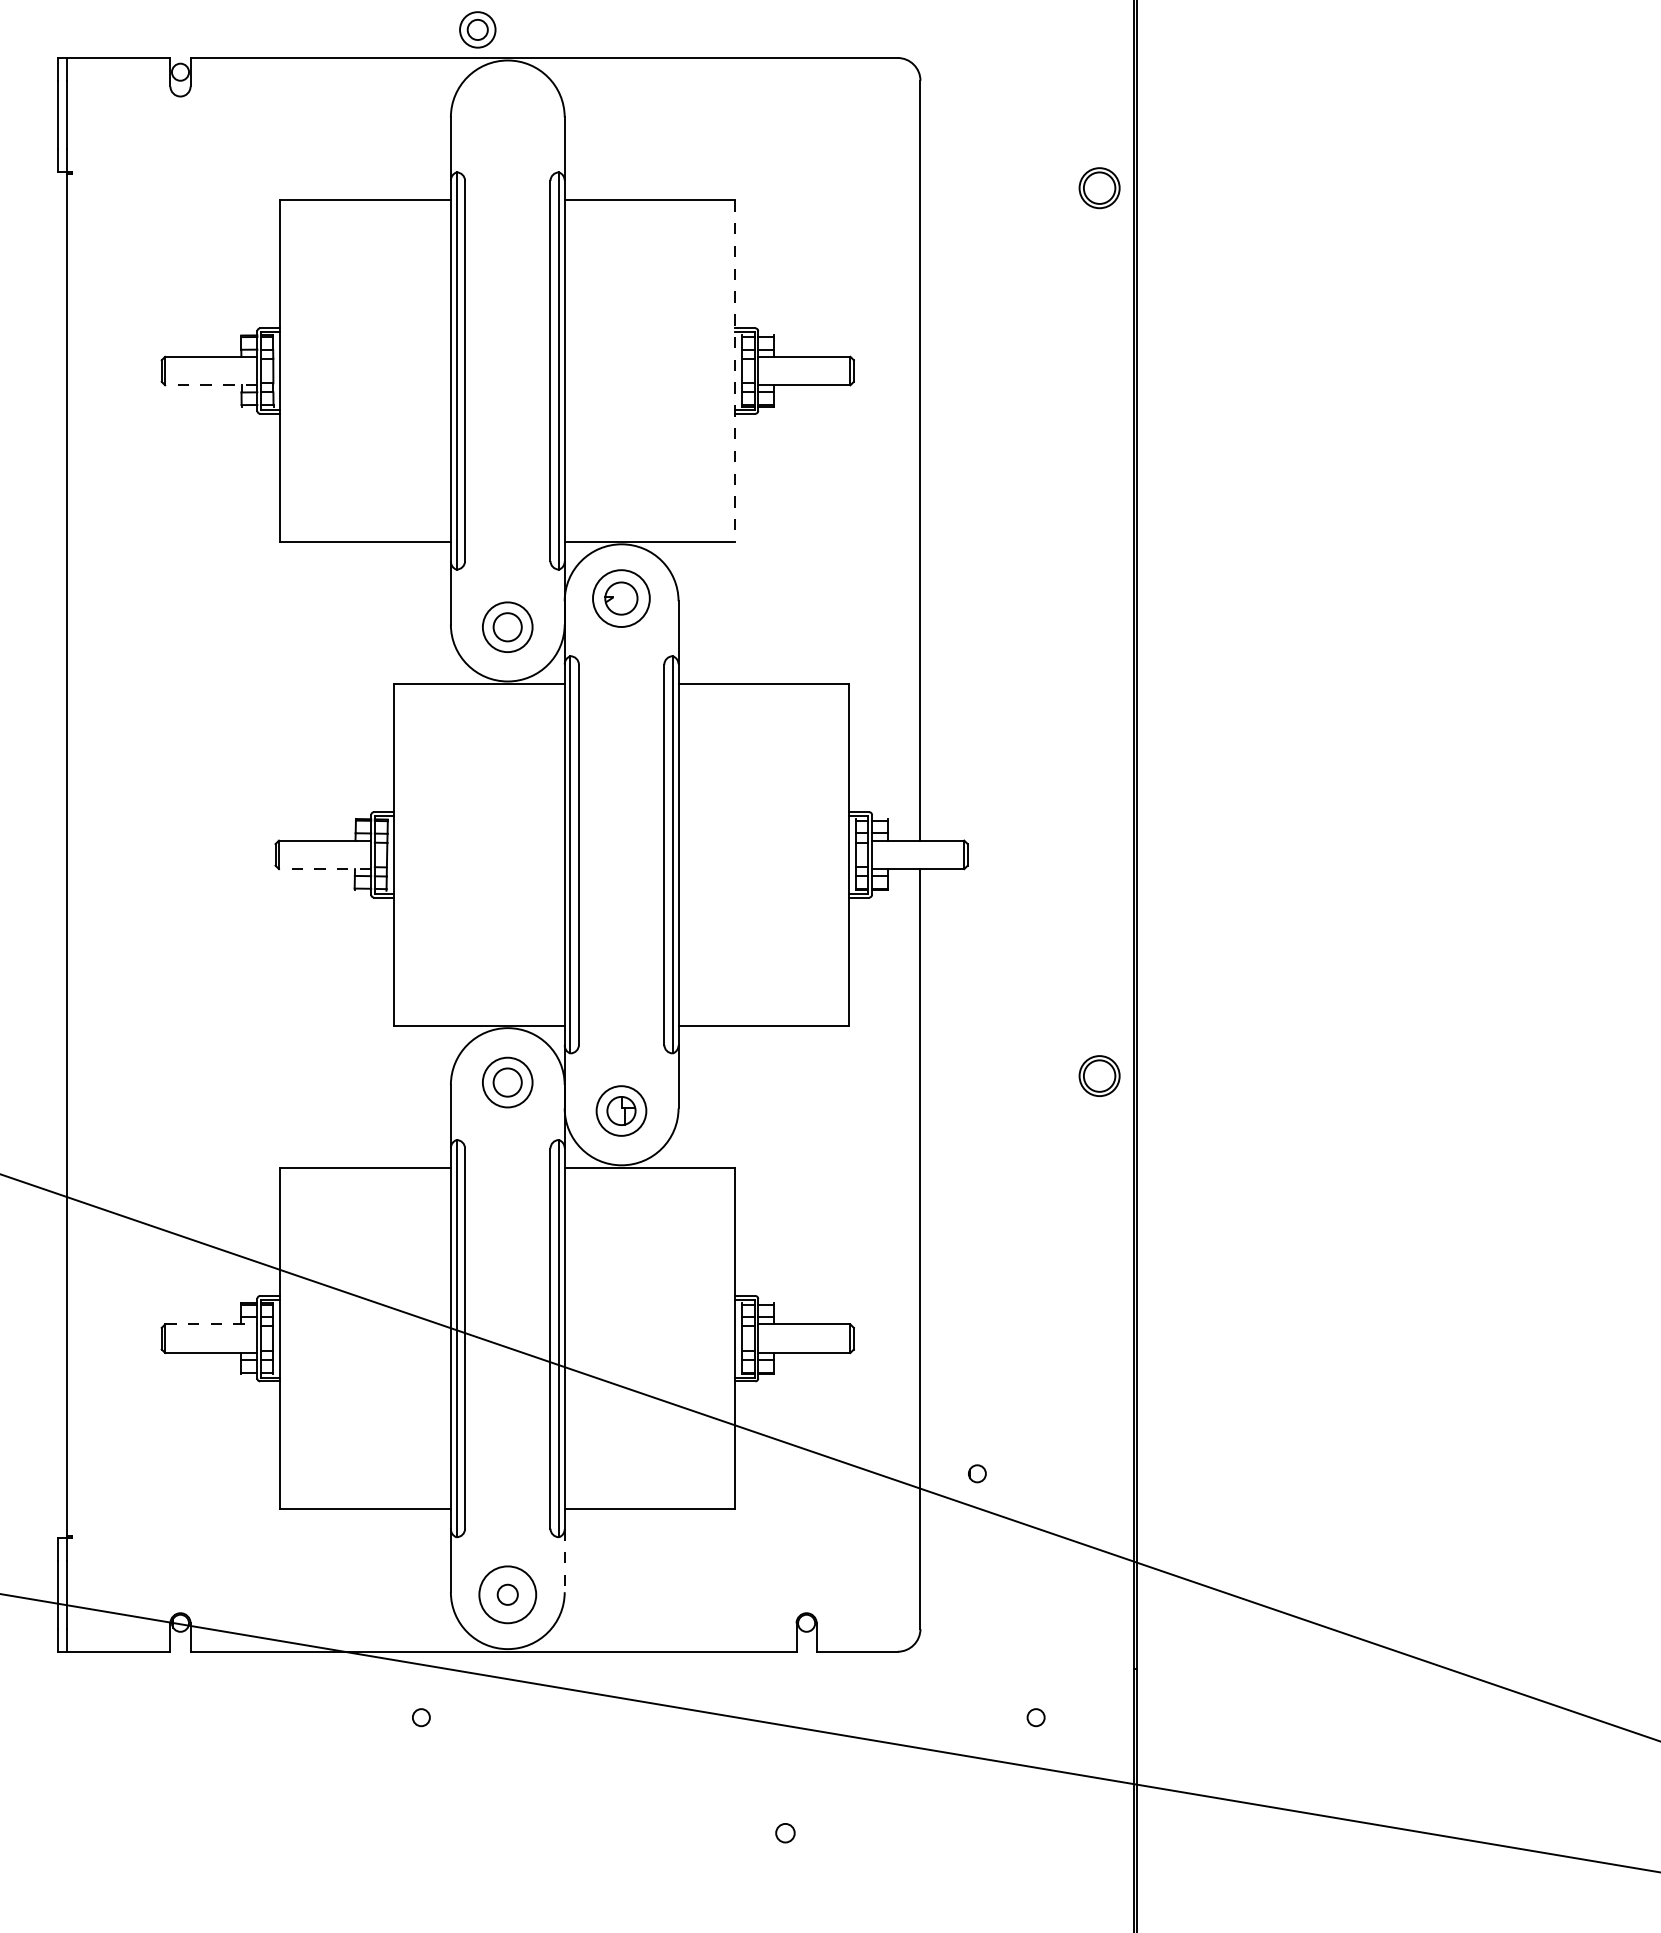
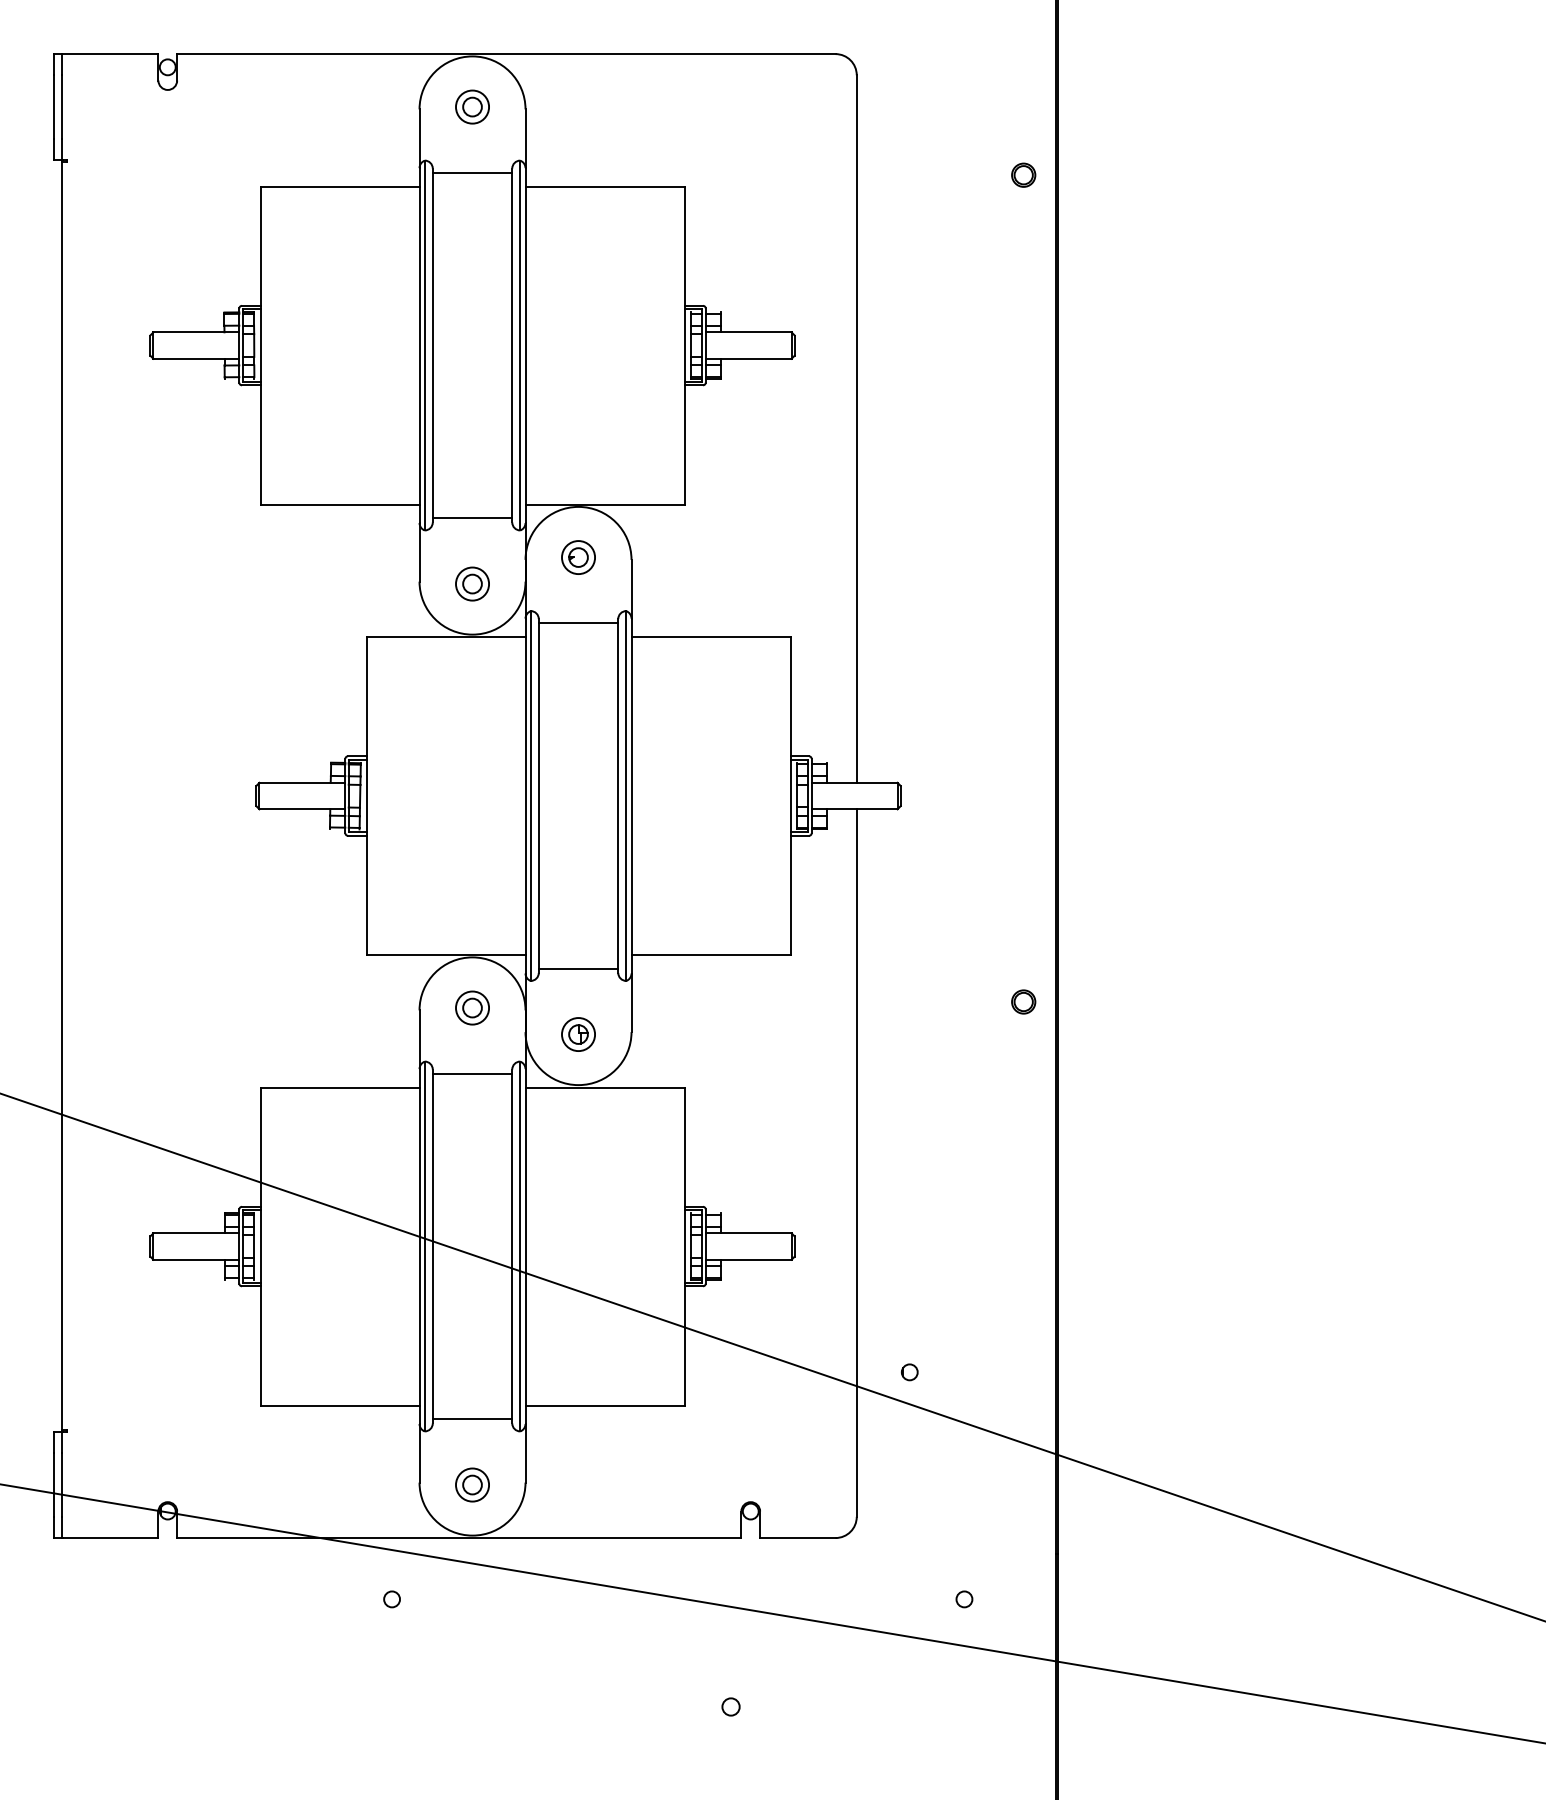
part: (477, 29) -> (472, 106), moved
line: (507, 185) -> (472, 172), added
part: (1099, 187) -> (1023, 174), size x0.62
line: (735, 371) -> (684, 345), dashed -> solid
line: (210, 385) -> (195, 359), dashed -> solid
line: (507, 556) -> (472, 518), added
part: (621, 598) -> (578, 557), size x0.62
part: (507, 626) -> (472, 583), size x0.71
line: (621, 669) -> (578, 623), added
line: (324, 869) -> (301, 809), dashed -> solid
line: (621, 1040) -> (578, 968), added
part: (1099, 1075) -> (1023, 1001), size x0.62
part: (507, 1082) -> (472, 1008), size x0.71
part: (621, 1110) -> (578, 1034), size x0.71
line: (507, 1153) -> (472, 1074), added
line: (211, 1324) -> (196, 1233), dashed -> solid
line: (507, 1524) -> (472, 1419), added
line: (564, 1561) -> (525, 1454), dashed -> solid
circle: (507, 1594) -> (472, 1484), size x0.62

